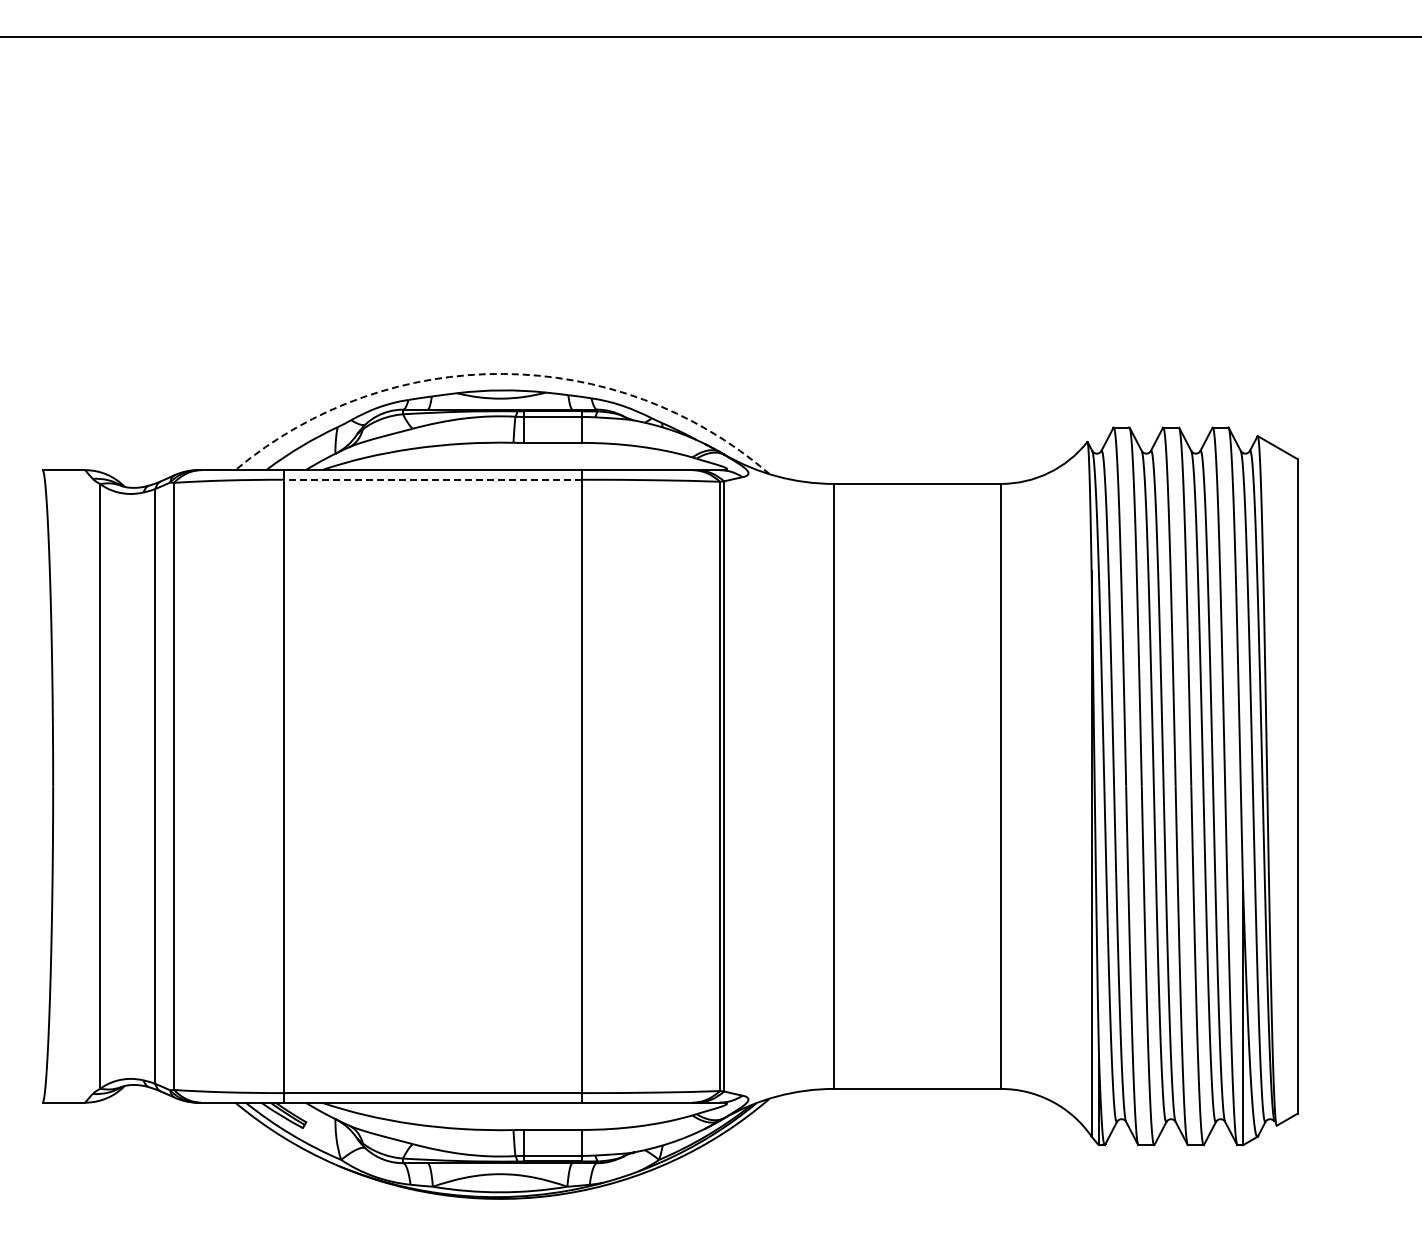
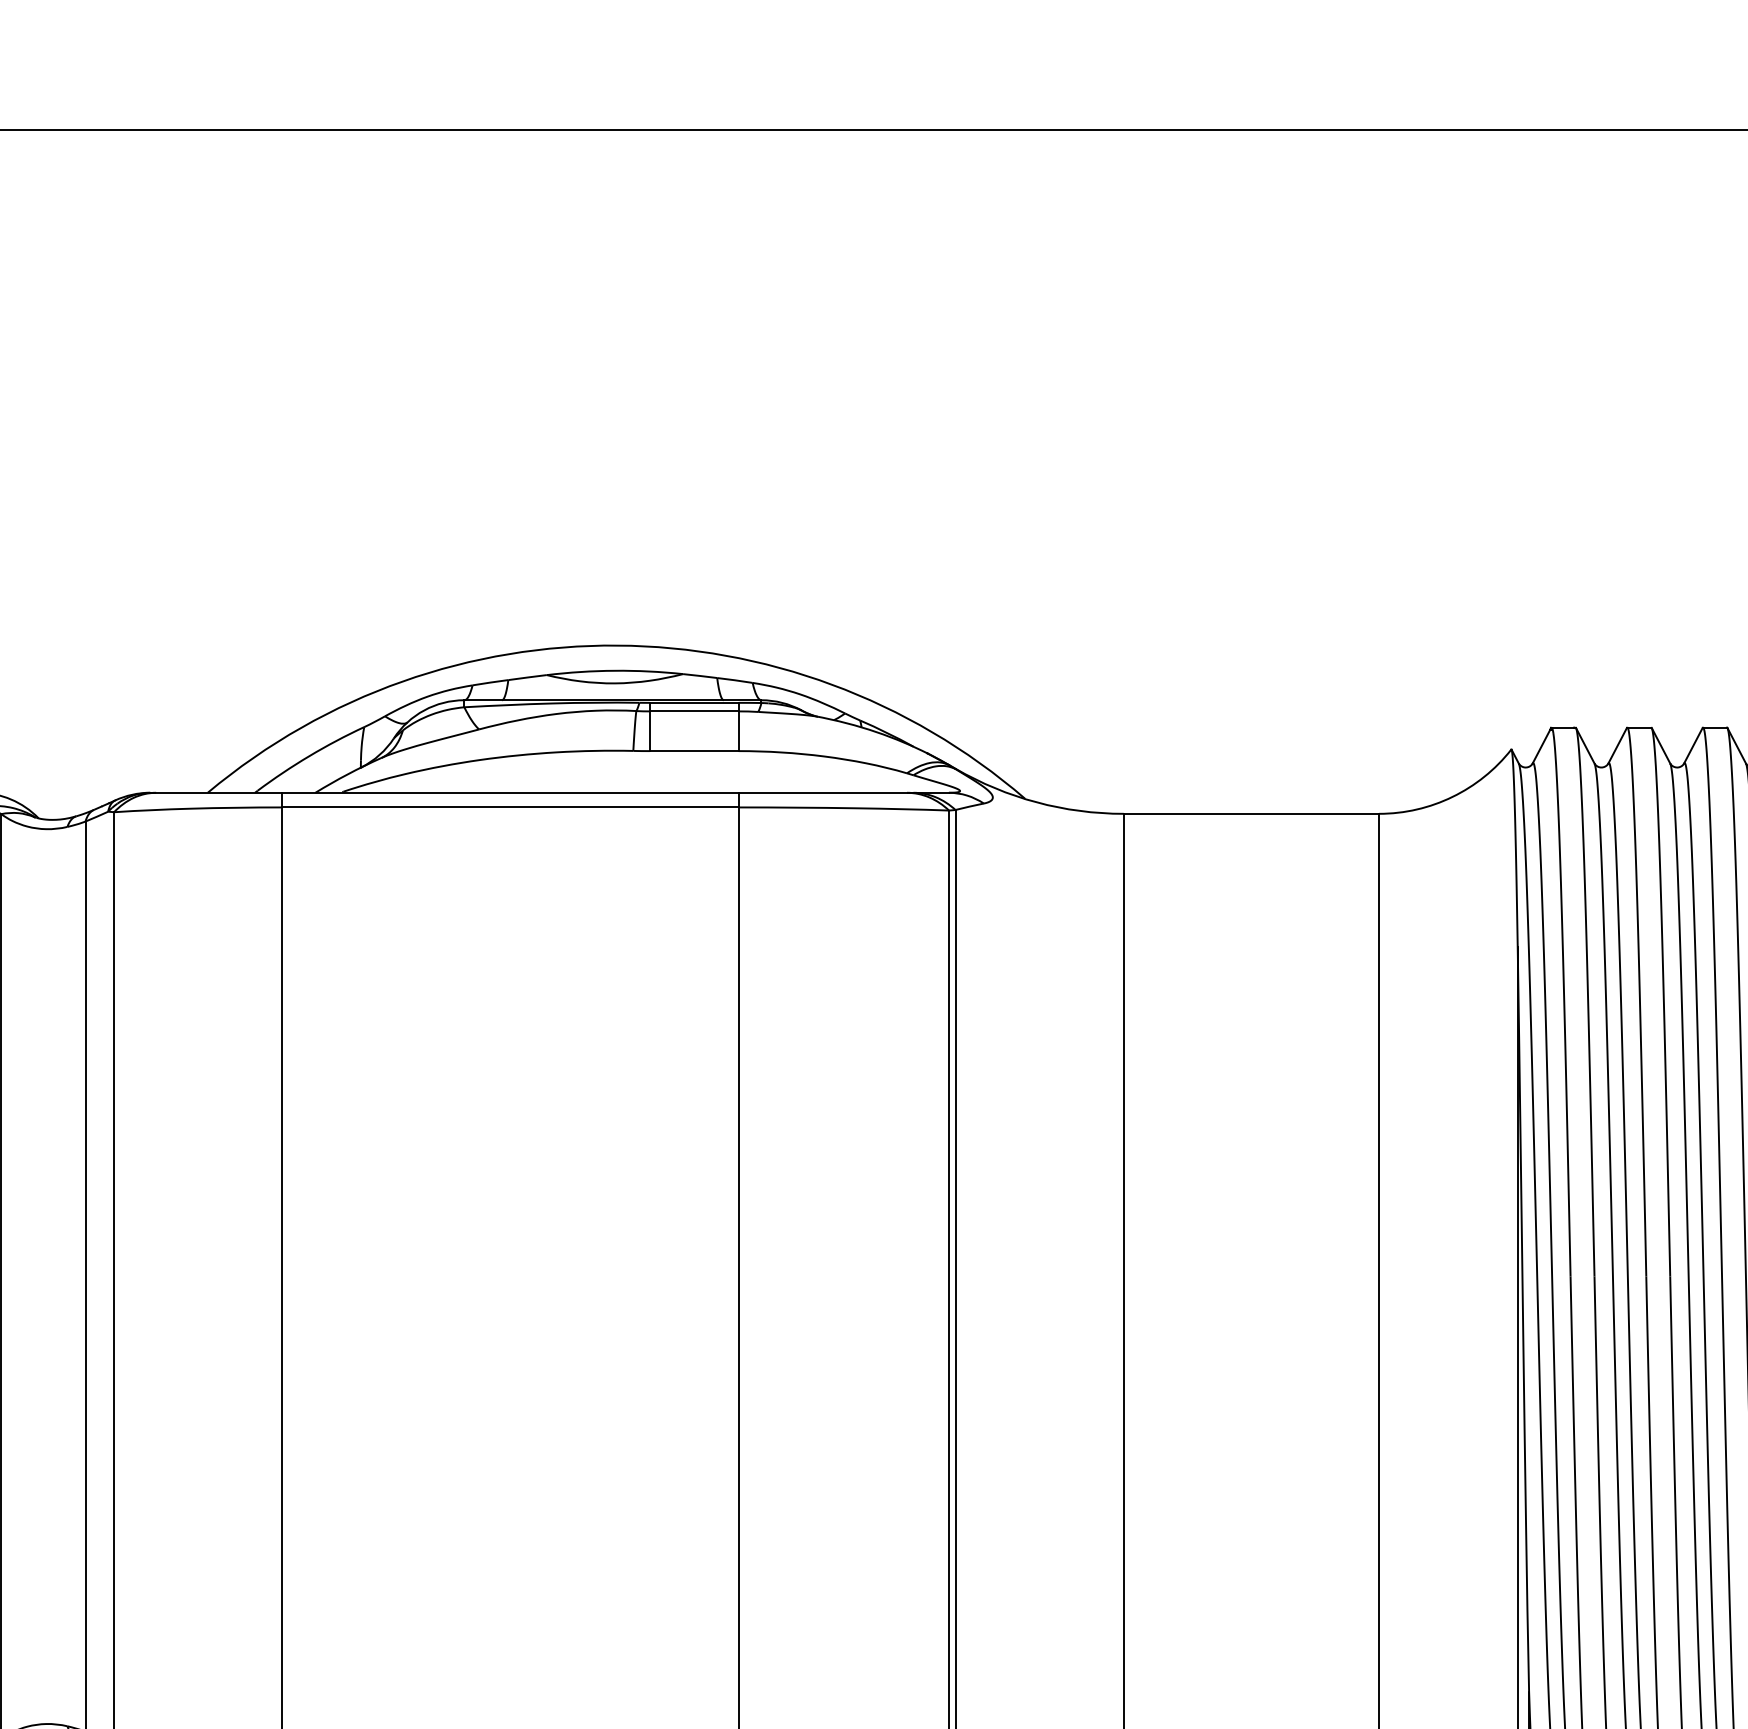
arc: (503, 373) -> (618, 644), dashed -> solid
line: (432, 479) -> (509, 807), dashed -> solid

